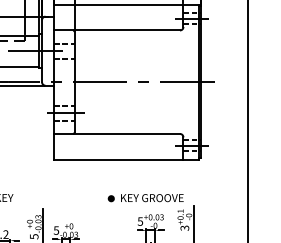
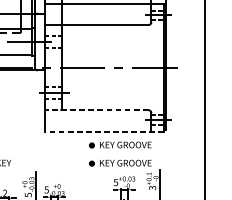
line: (117, 133) -> (97, 109), solid -> dashed
line: (126, 159) -> (104, 131), solid -> dashed
part: (145, 176) -> (120, 145), added

